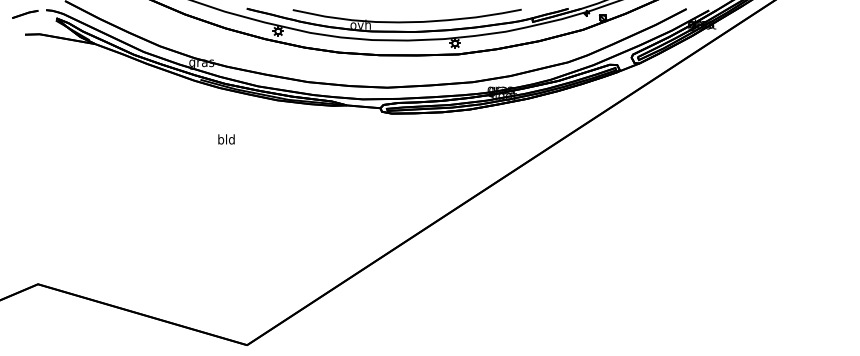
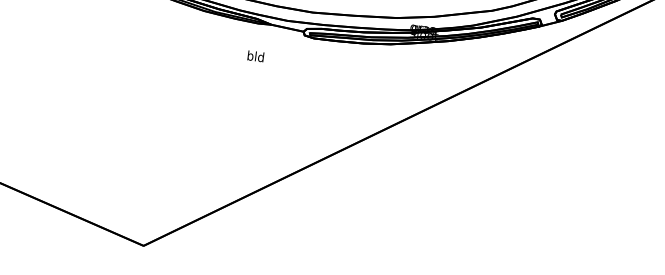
text: (226, 139) -> (255, 56), moved

